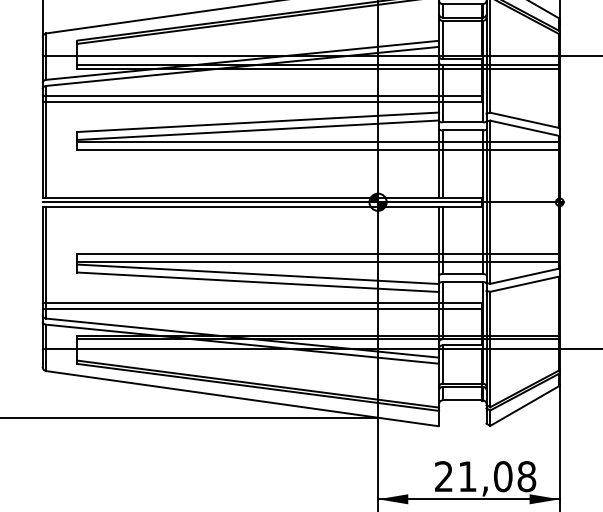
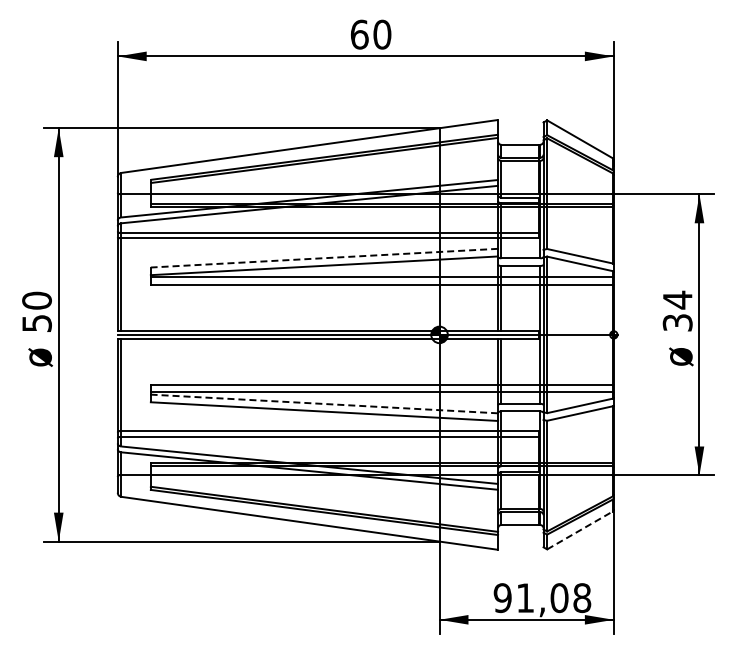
line: (258, 122) -> (324, 258), solid -> dashed
line: (258, 273) -> (324, 403), solid -> dashed
line: (523, 406) -> (579, 530), solid -> dashed
text: (443, 477) -> (502, 598), 21,08 -> 91,08

